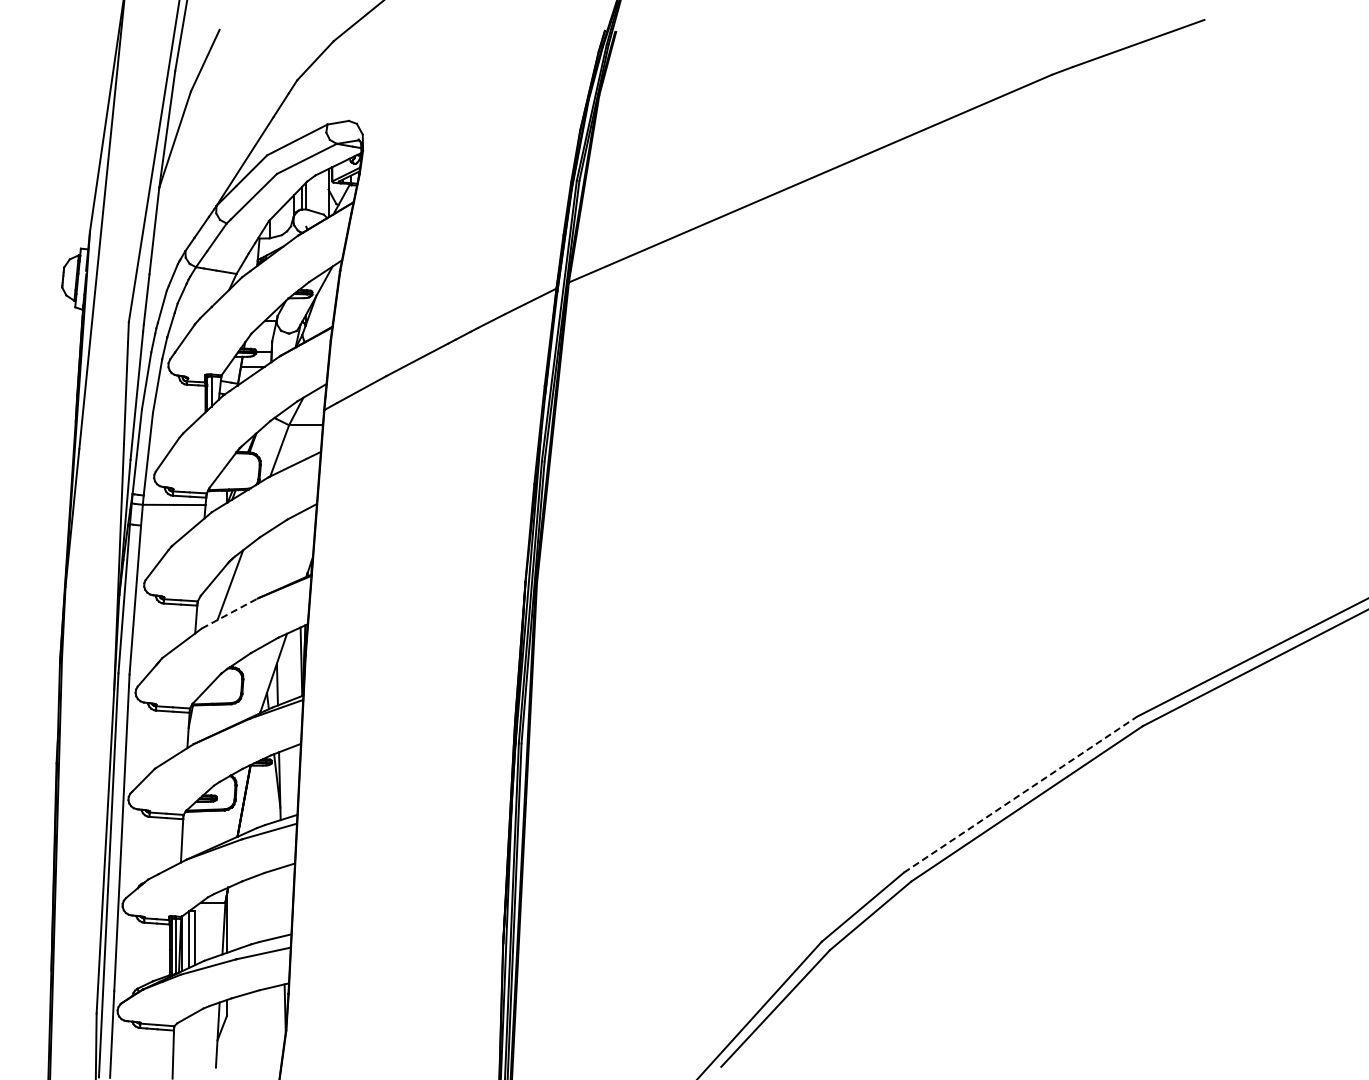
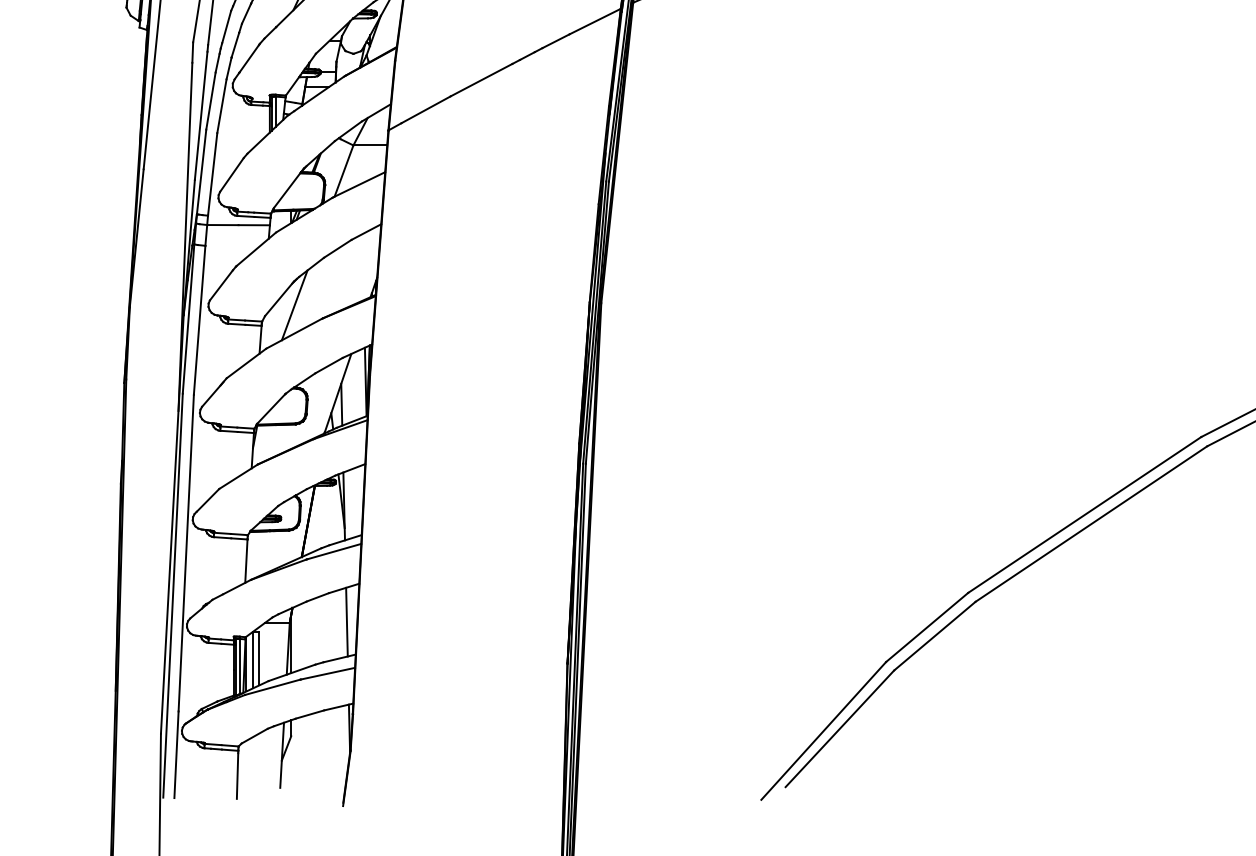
line: (229, 613) -> (293, 333), dashed -> solid
line: (1020, 794) -> (1084, 514), dashed -> solid
line: (282, 901) -> (346, 621), added

